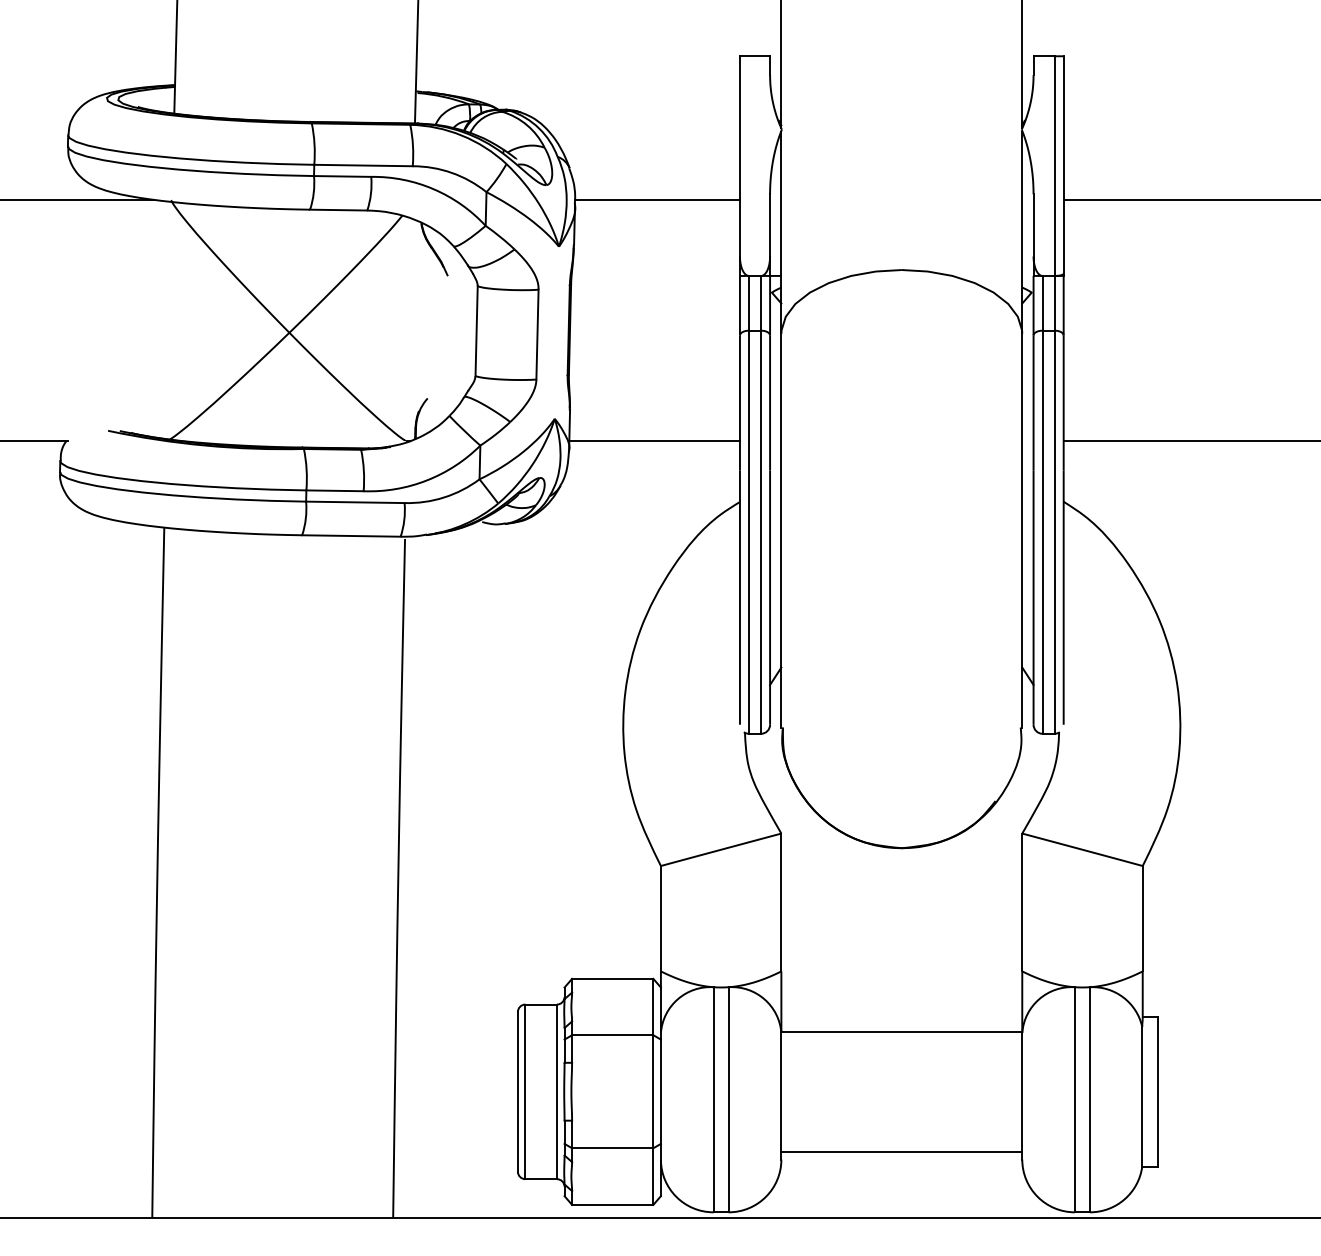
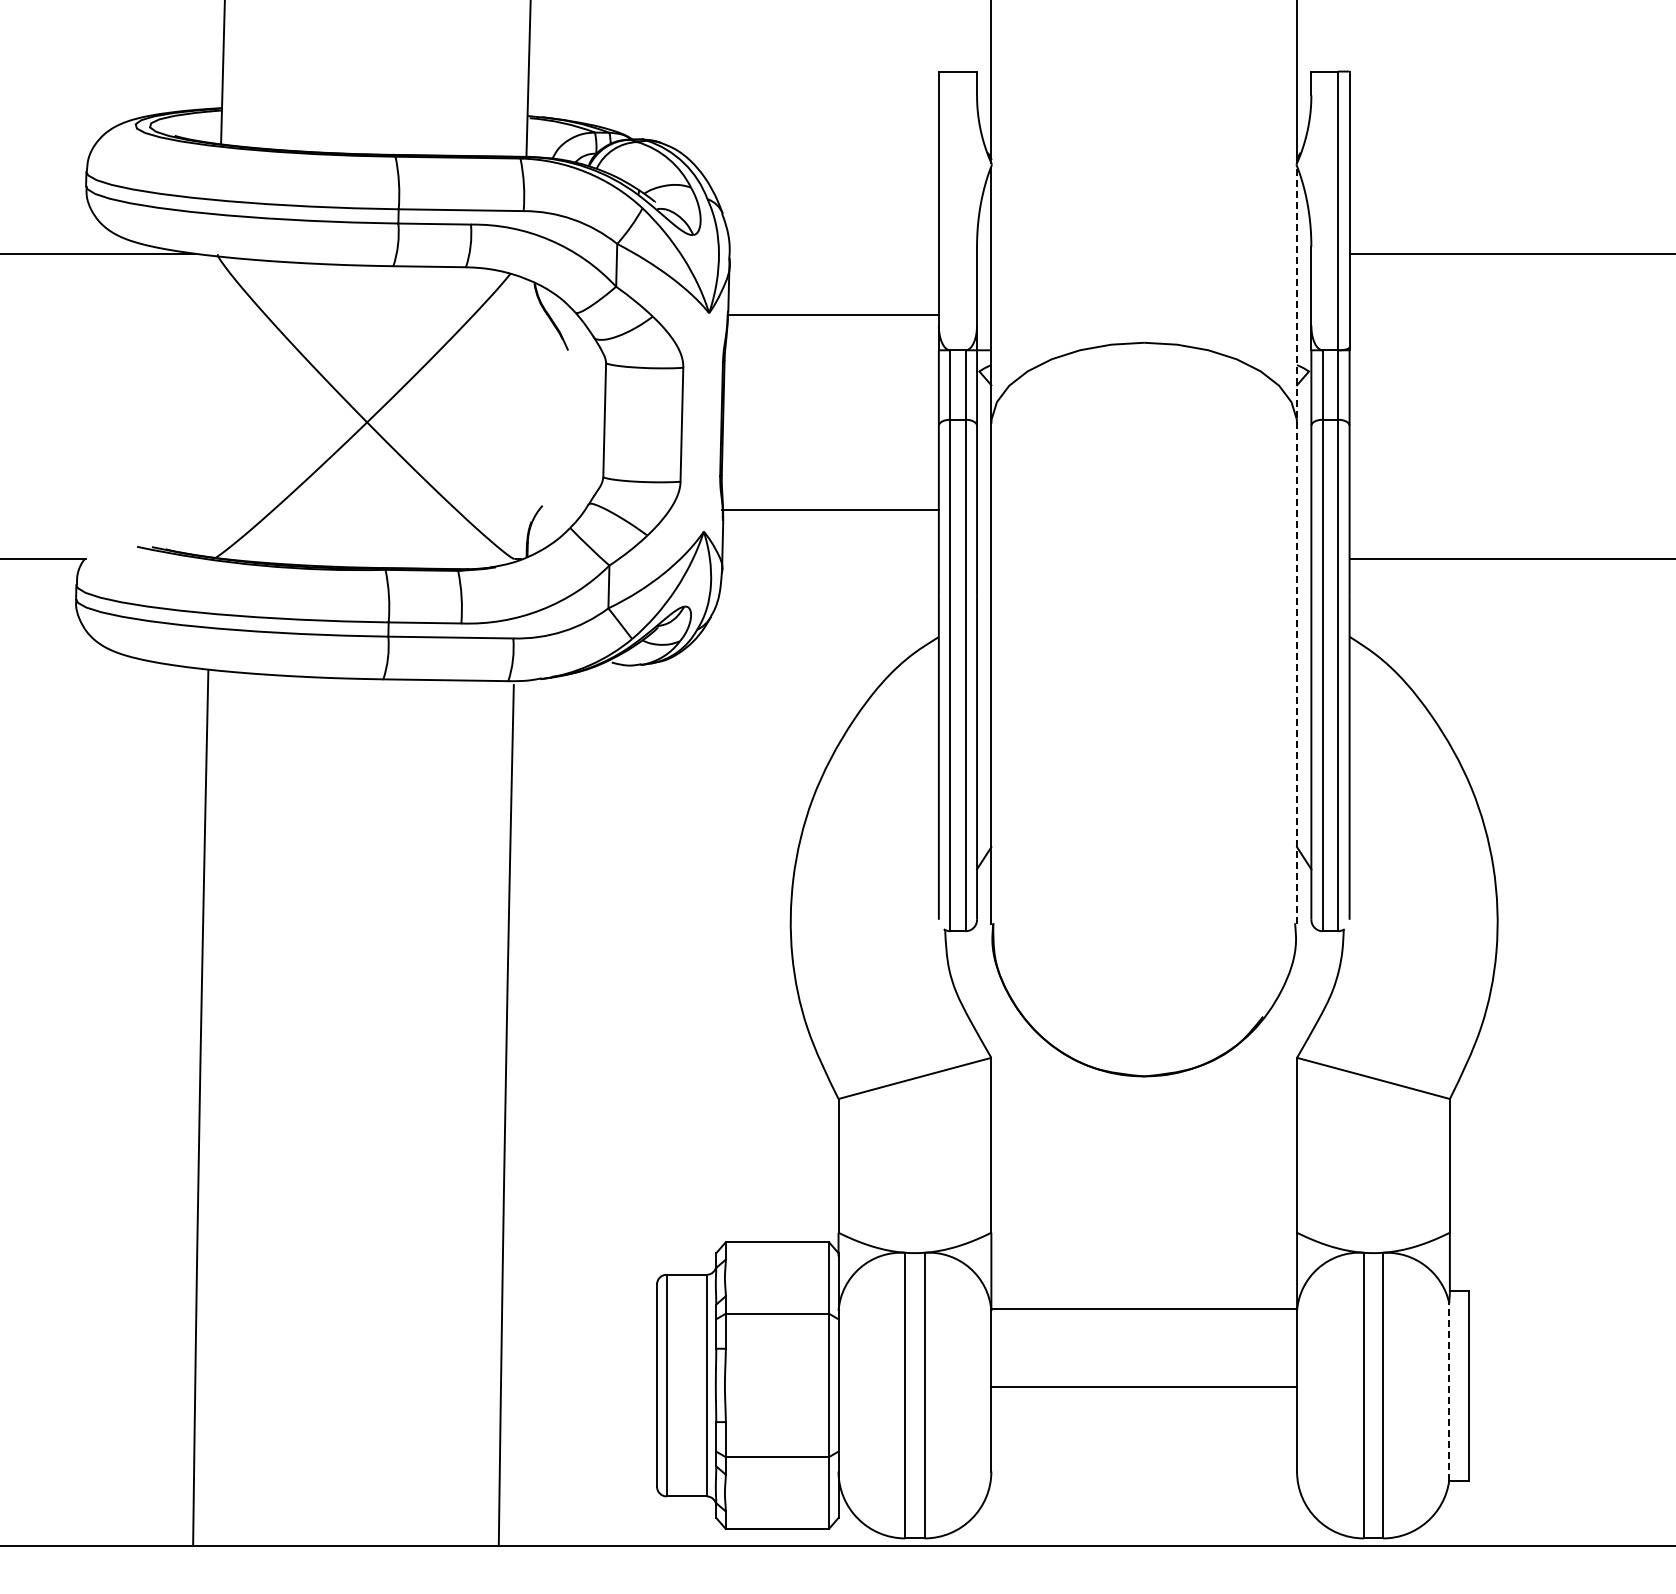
line: (656, 199) -> (833, 314), moved
line: (1022, 429) -> (1297, 545), solid -> dashed
line: (654, 440) -> (830, 510), moved
line: (1142, 1096) -> (1449, 1391), solid -> dashed
line: (902, 1152) -> (1144, 1387), moved

